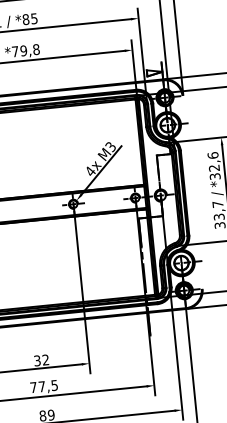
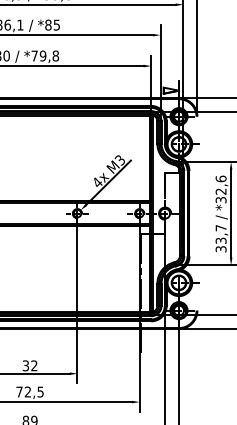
text: (41, 386) -> (27, 391), 77,5 -> 72,5

